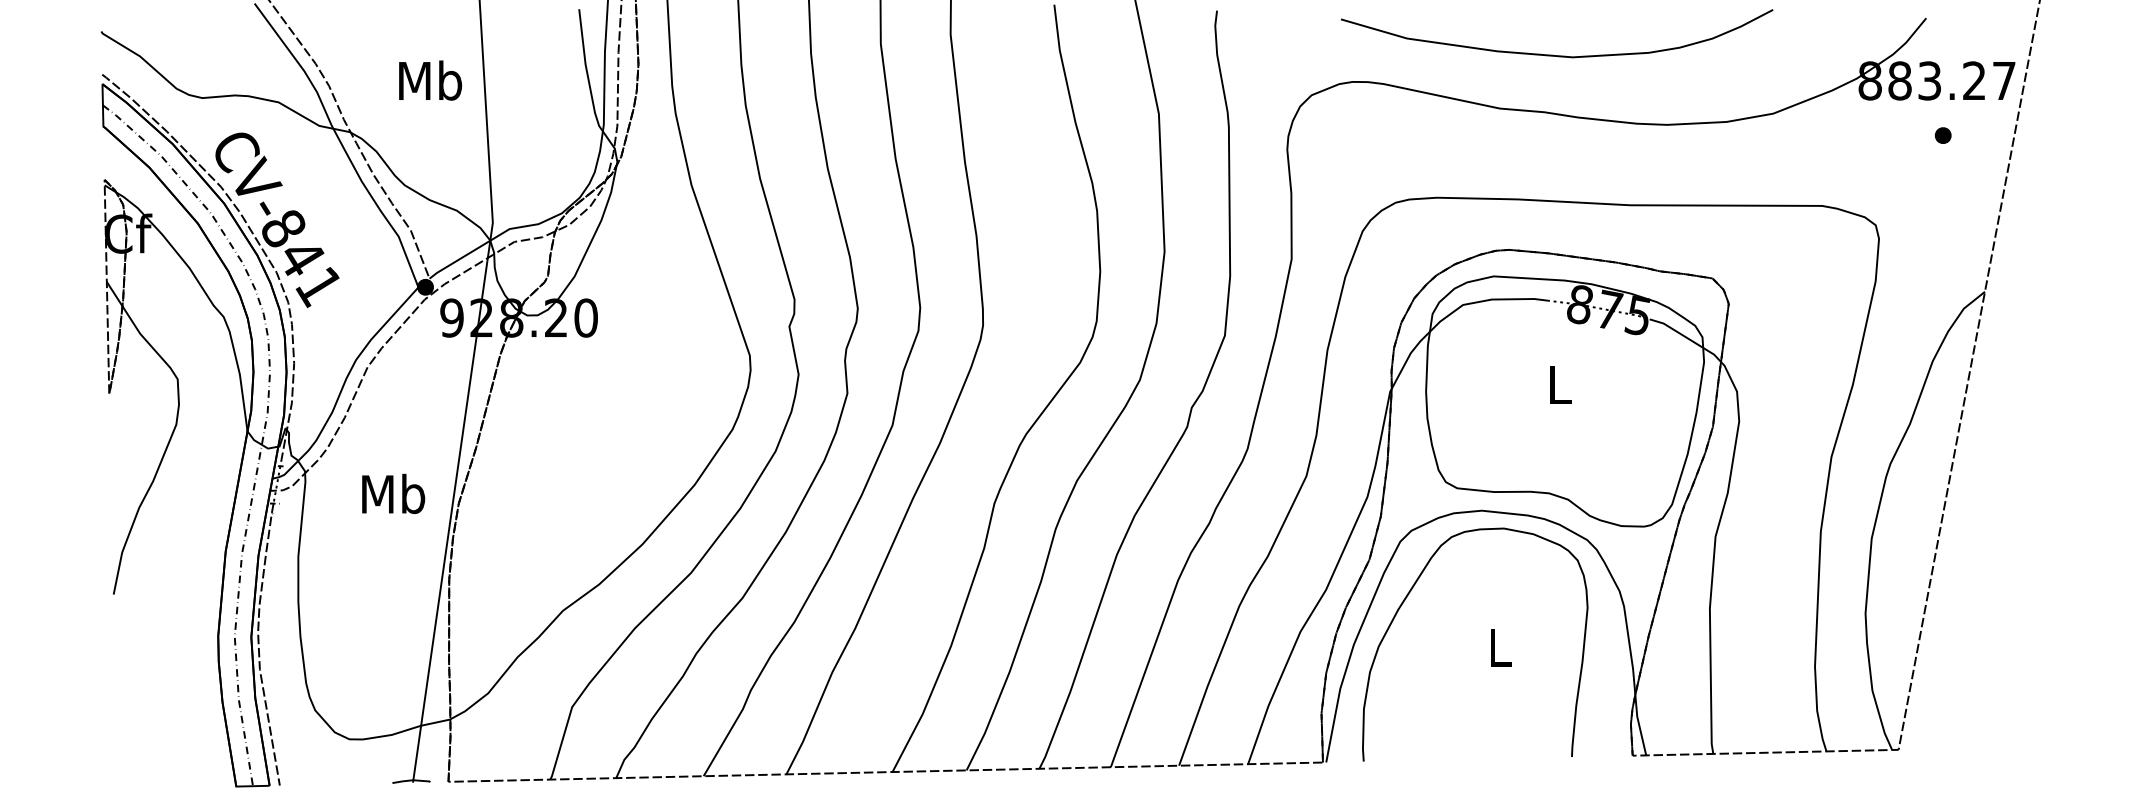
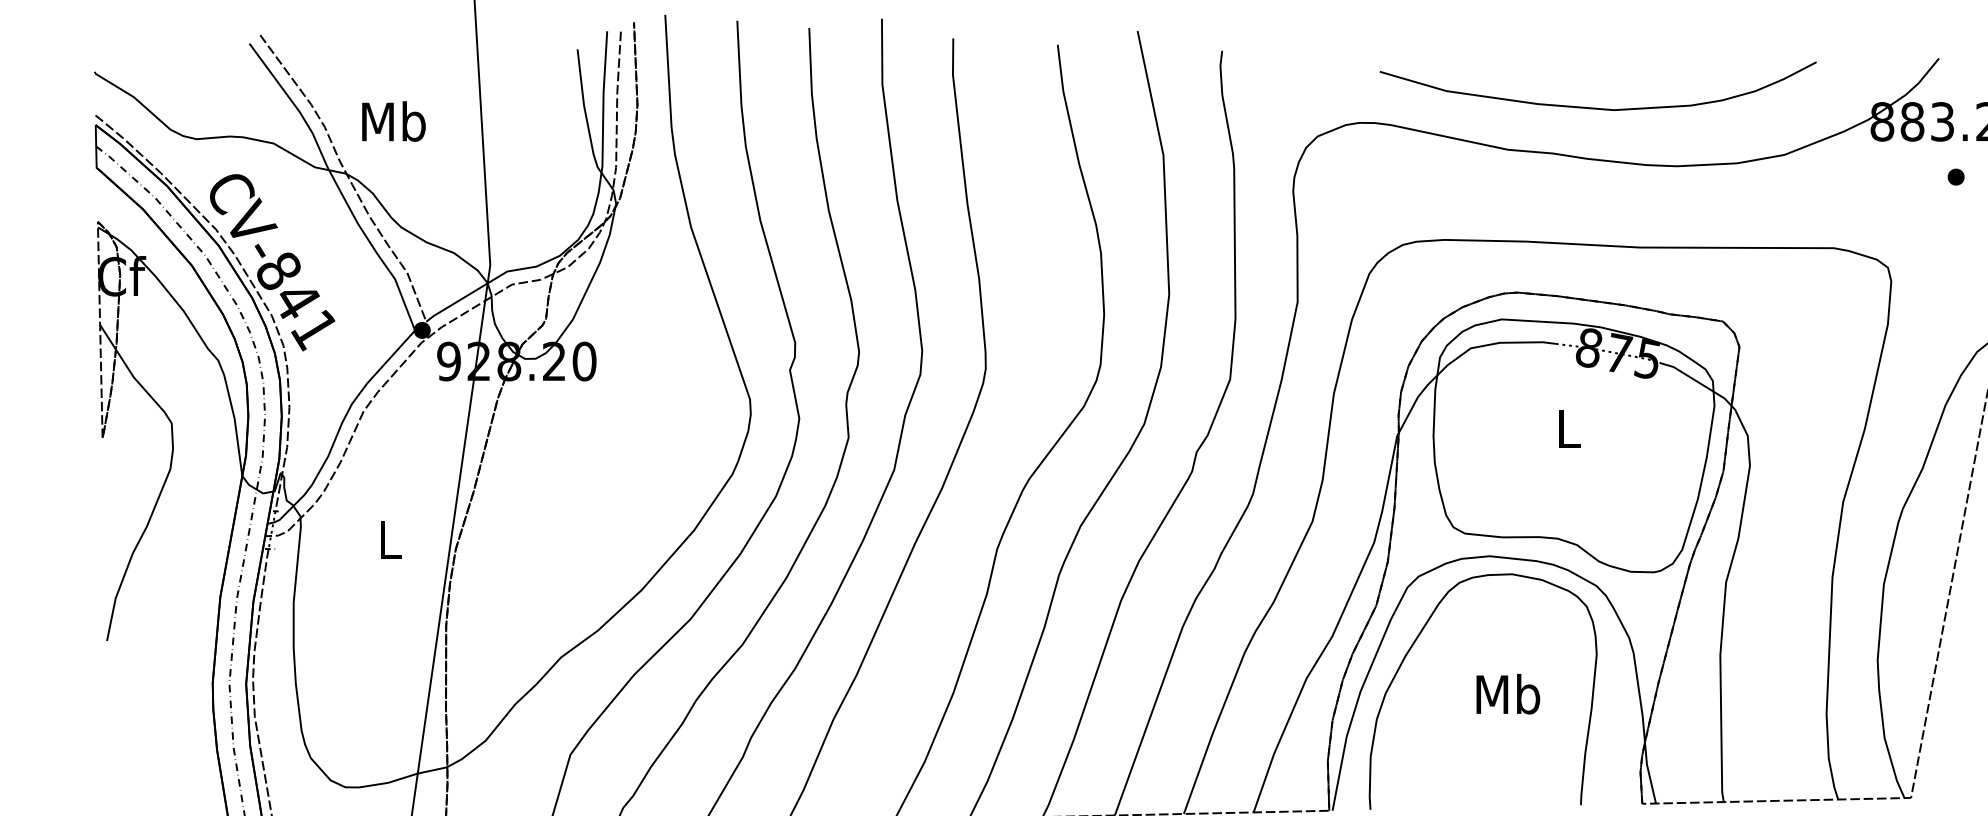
curve: (1553, 54) -> (1594, 107), moved
text: (430, 80) -> (393, 121), moved
text: (393, 493) -> (389, 538), Mb -> L
text: (1499, 647) -> (1507, 694), L -> Mb

